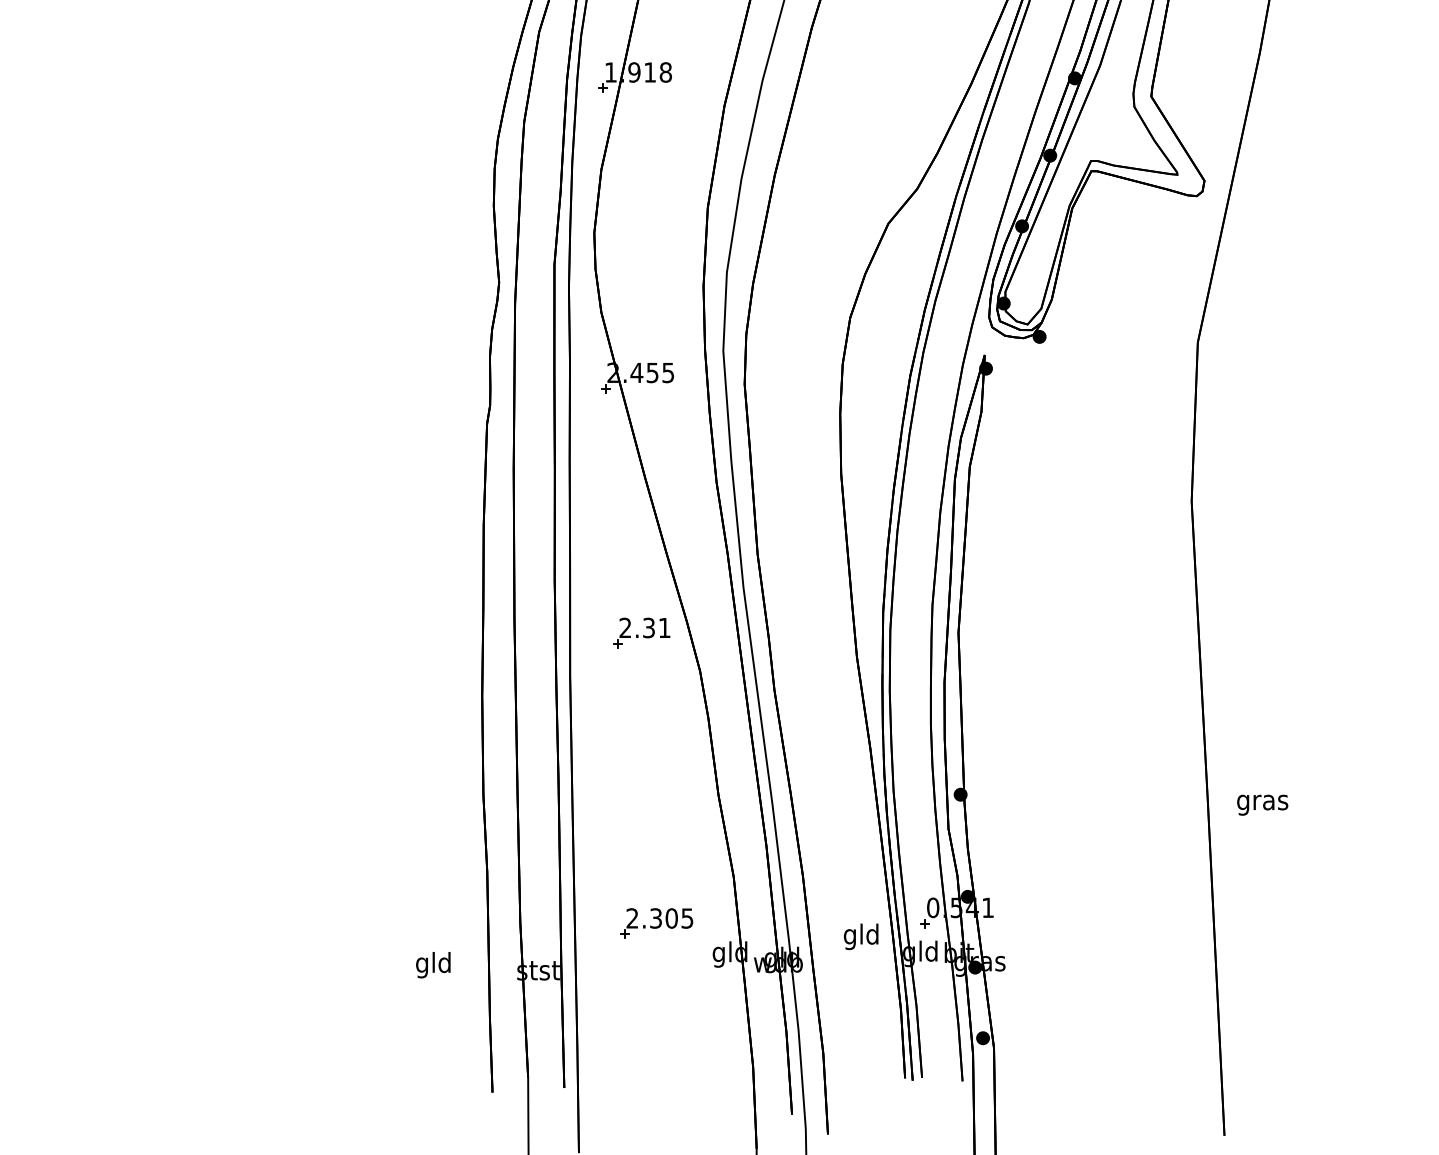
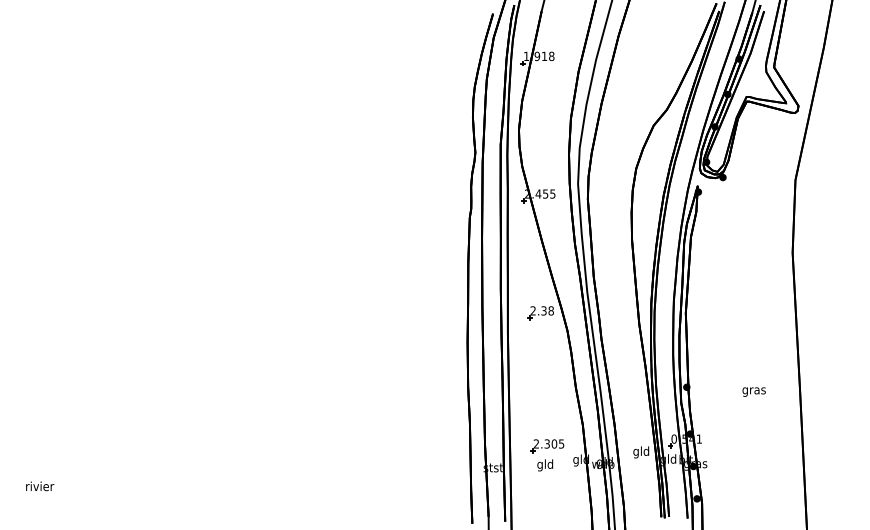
text: (663, 627) -> (550, 310), 2.31 -> 2.38
text: (1261, 803) -> (753, 391), moved
text: (433, 965) -> (545, 465), moved

